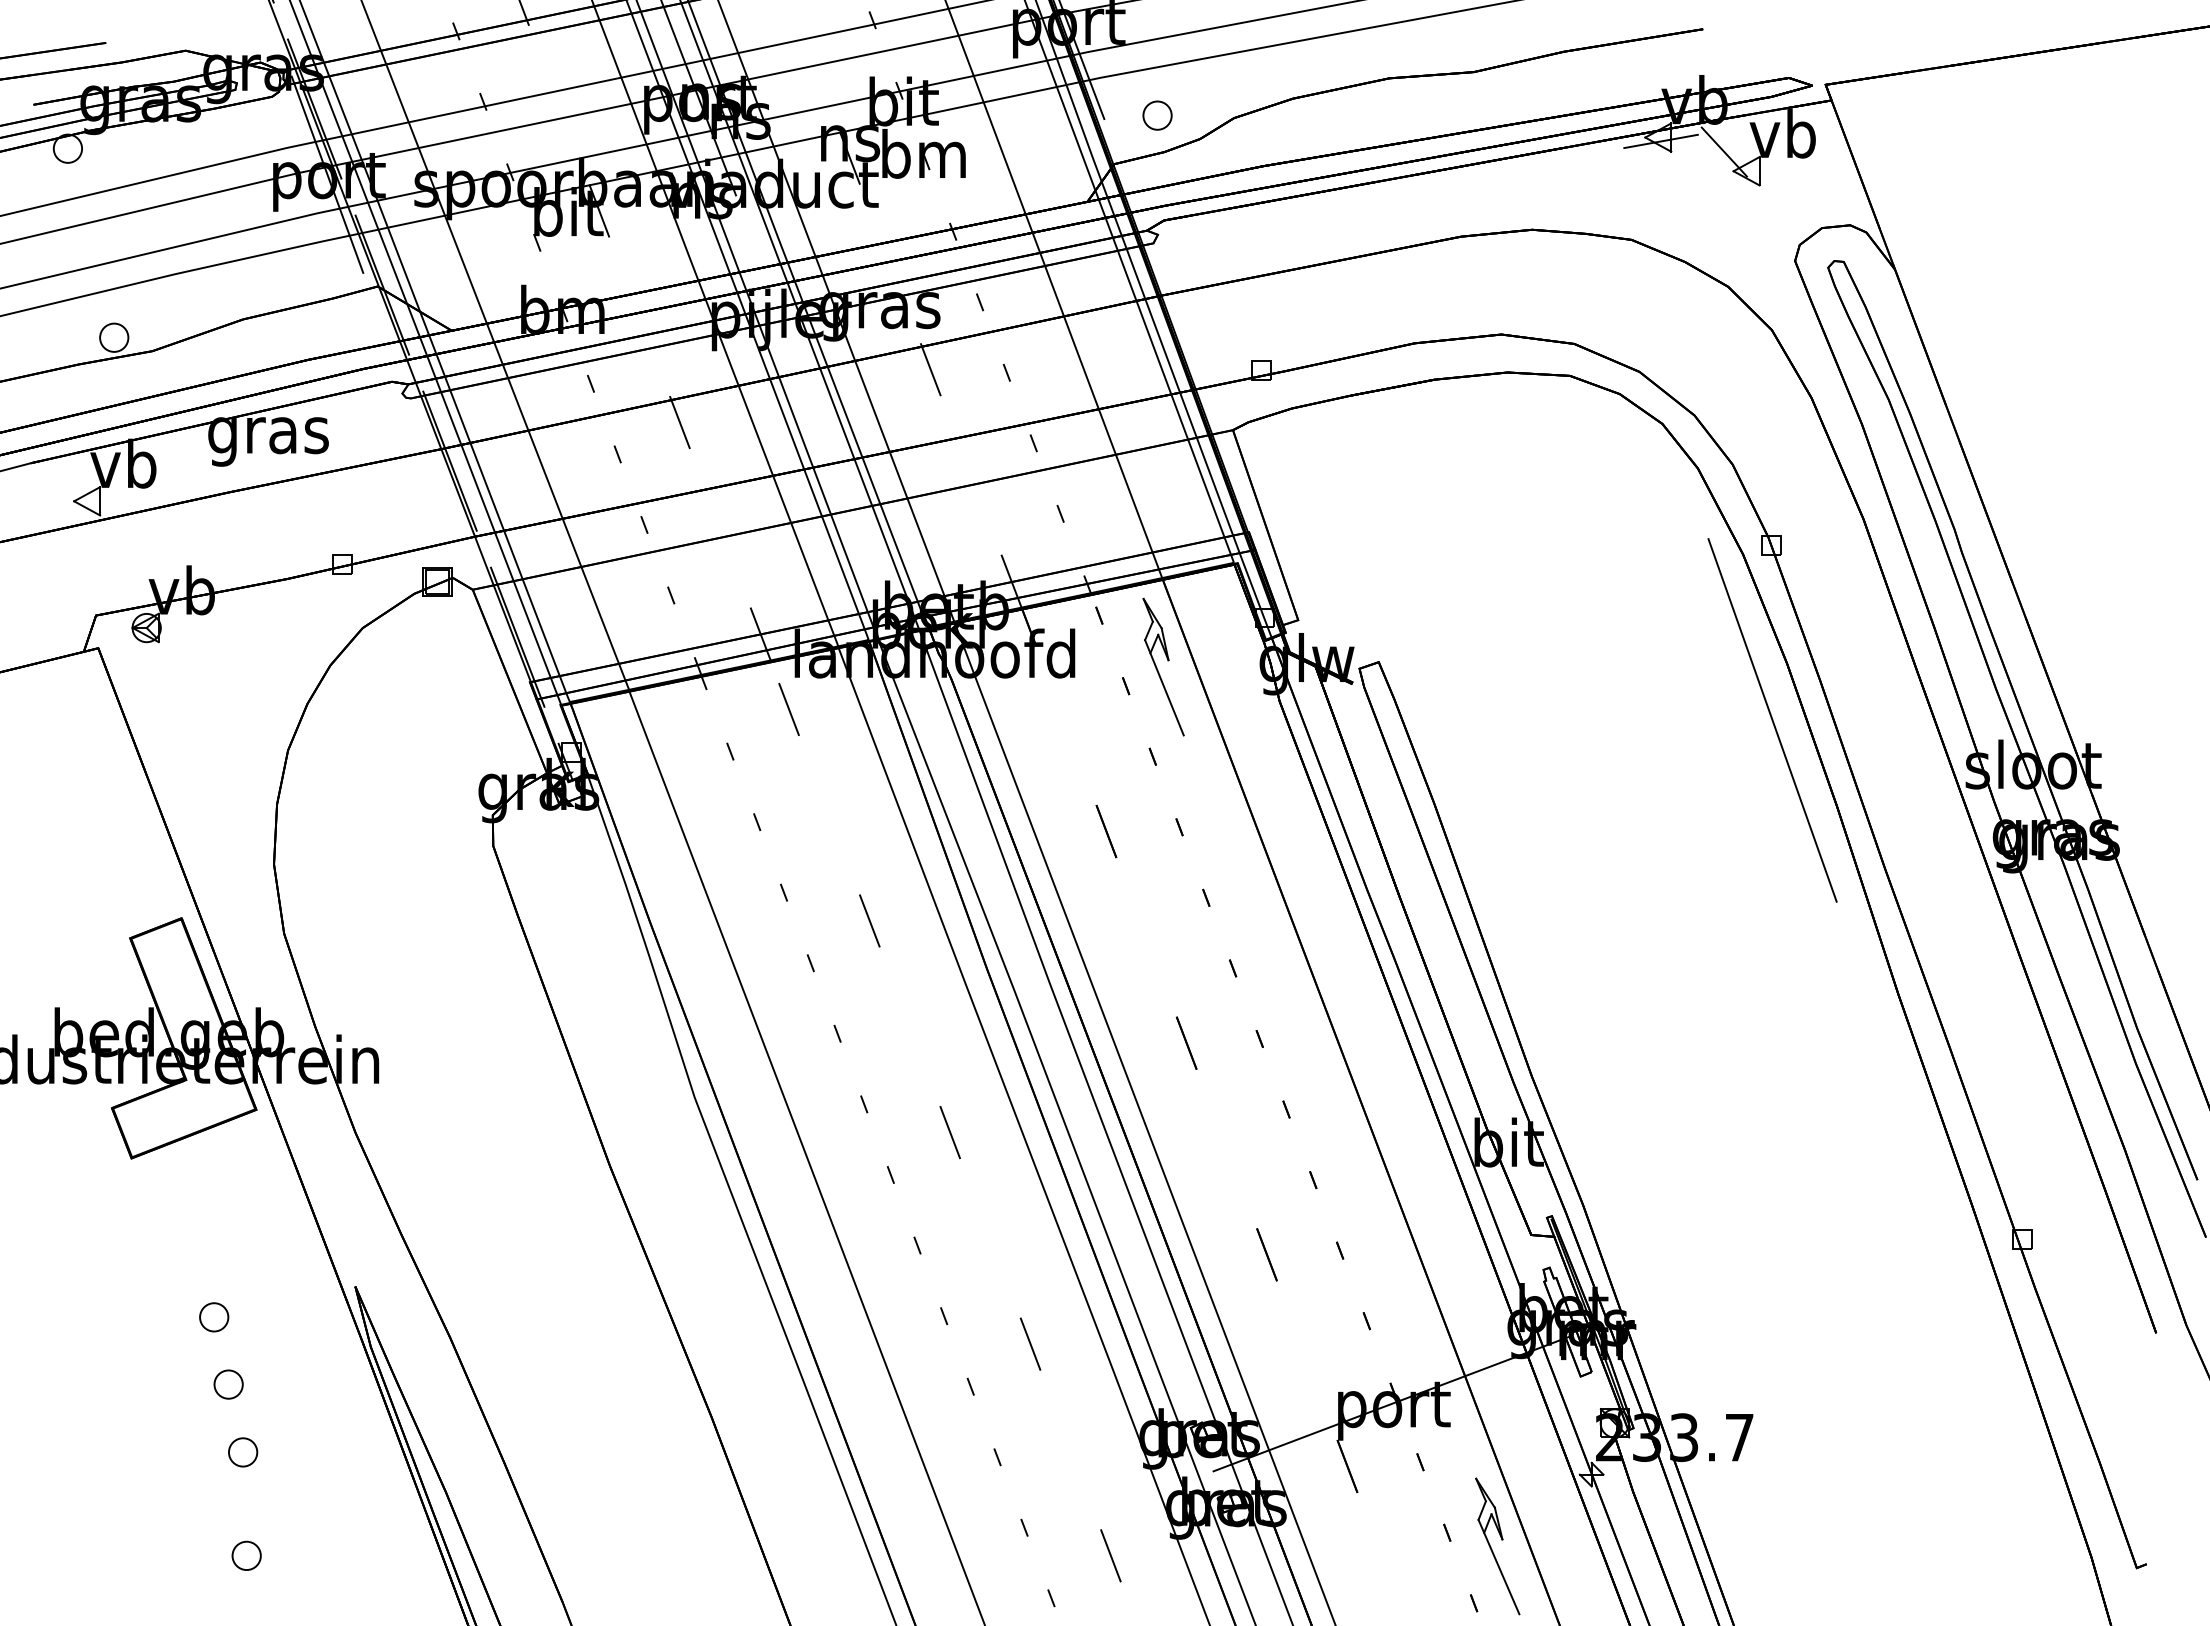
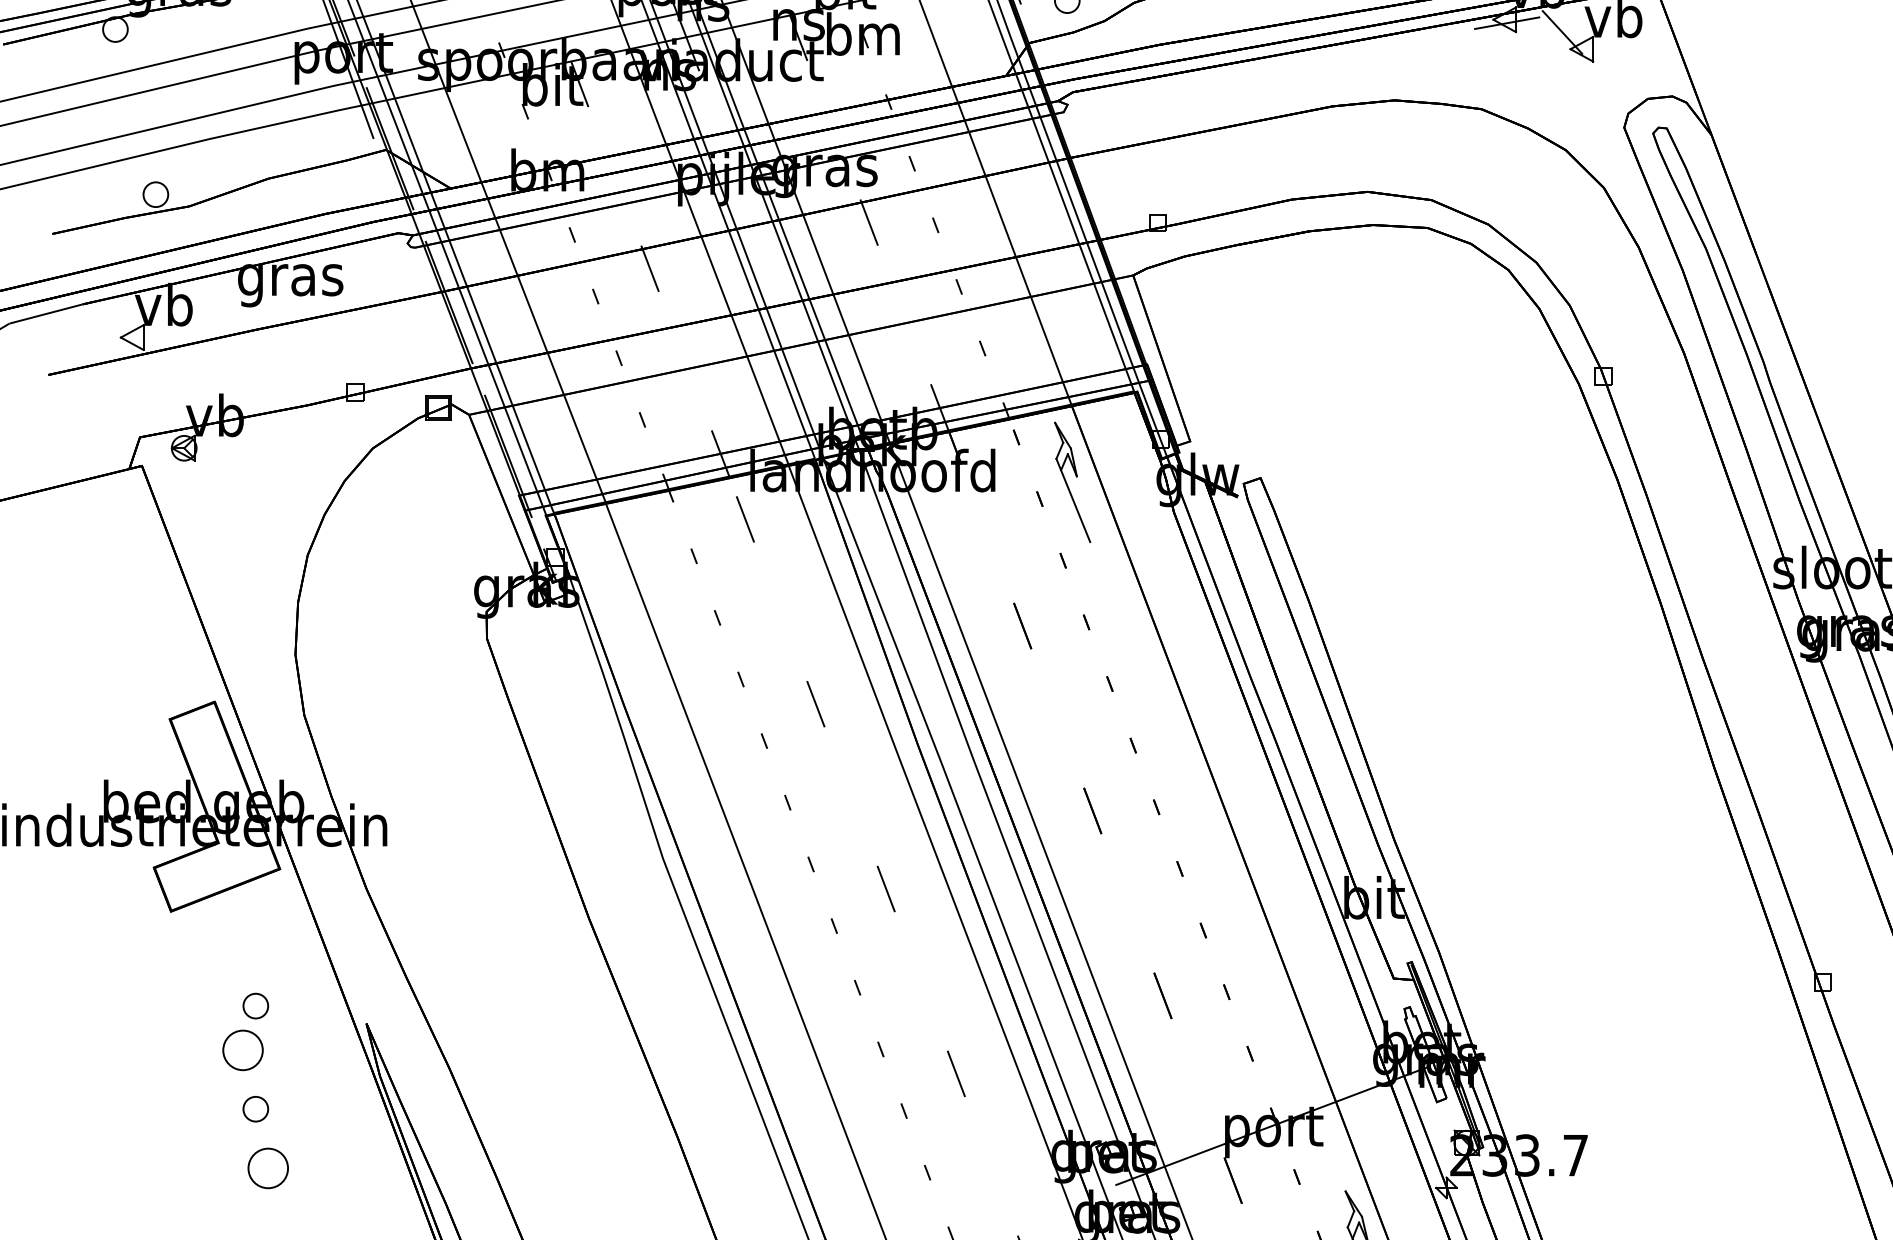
line: (1772, 720) -> (1604, 529), removed
part: (228, 1266) -> (255, 1006), added
part: (214, 1317) -> (243, 1050), size x1.6
part: (243, 1452) -> (268, 1168), size x1.6

